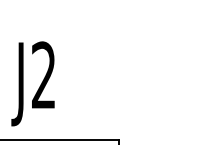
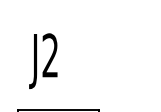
text: (33, 82) -> (43, 60), moved

